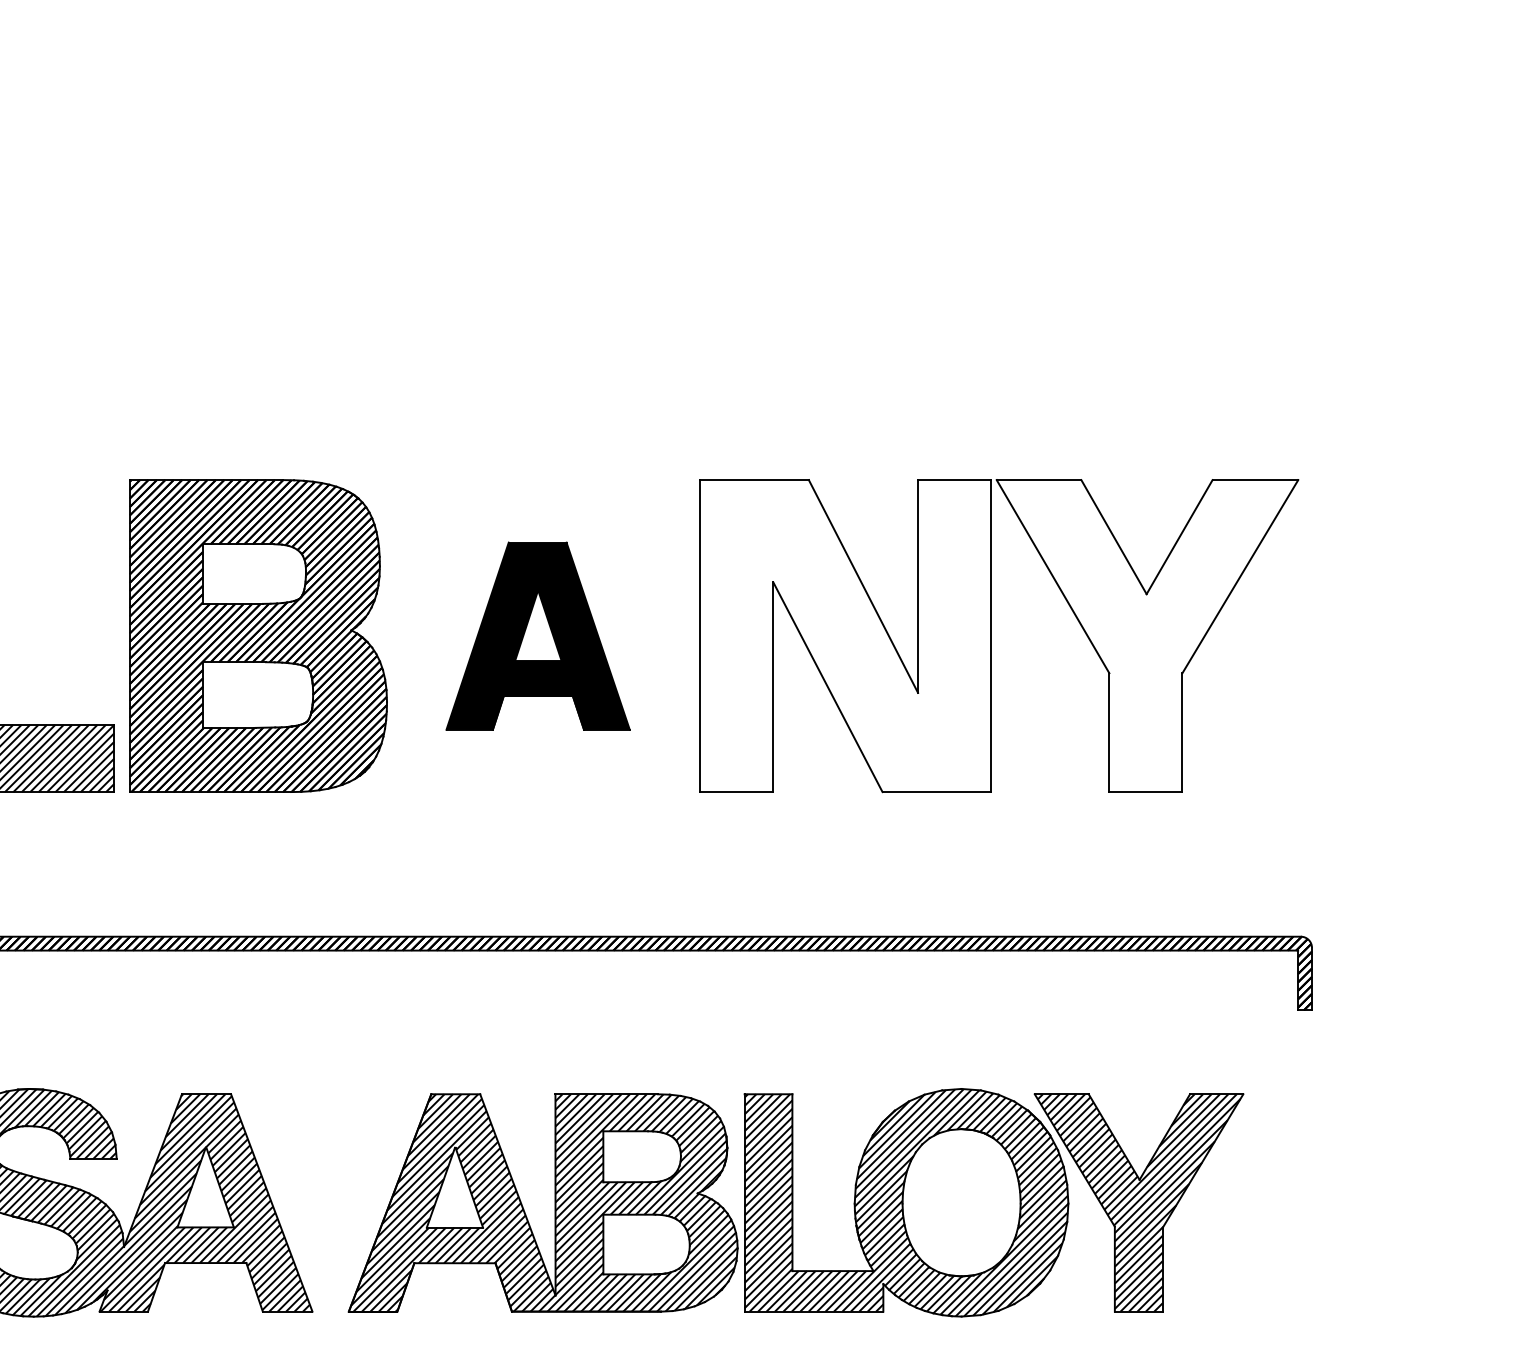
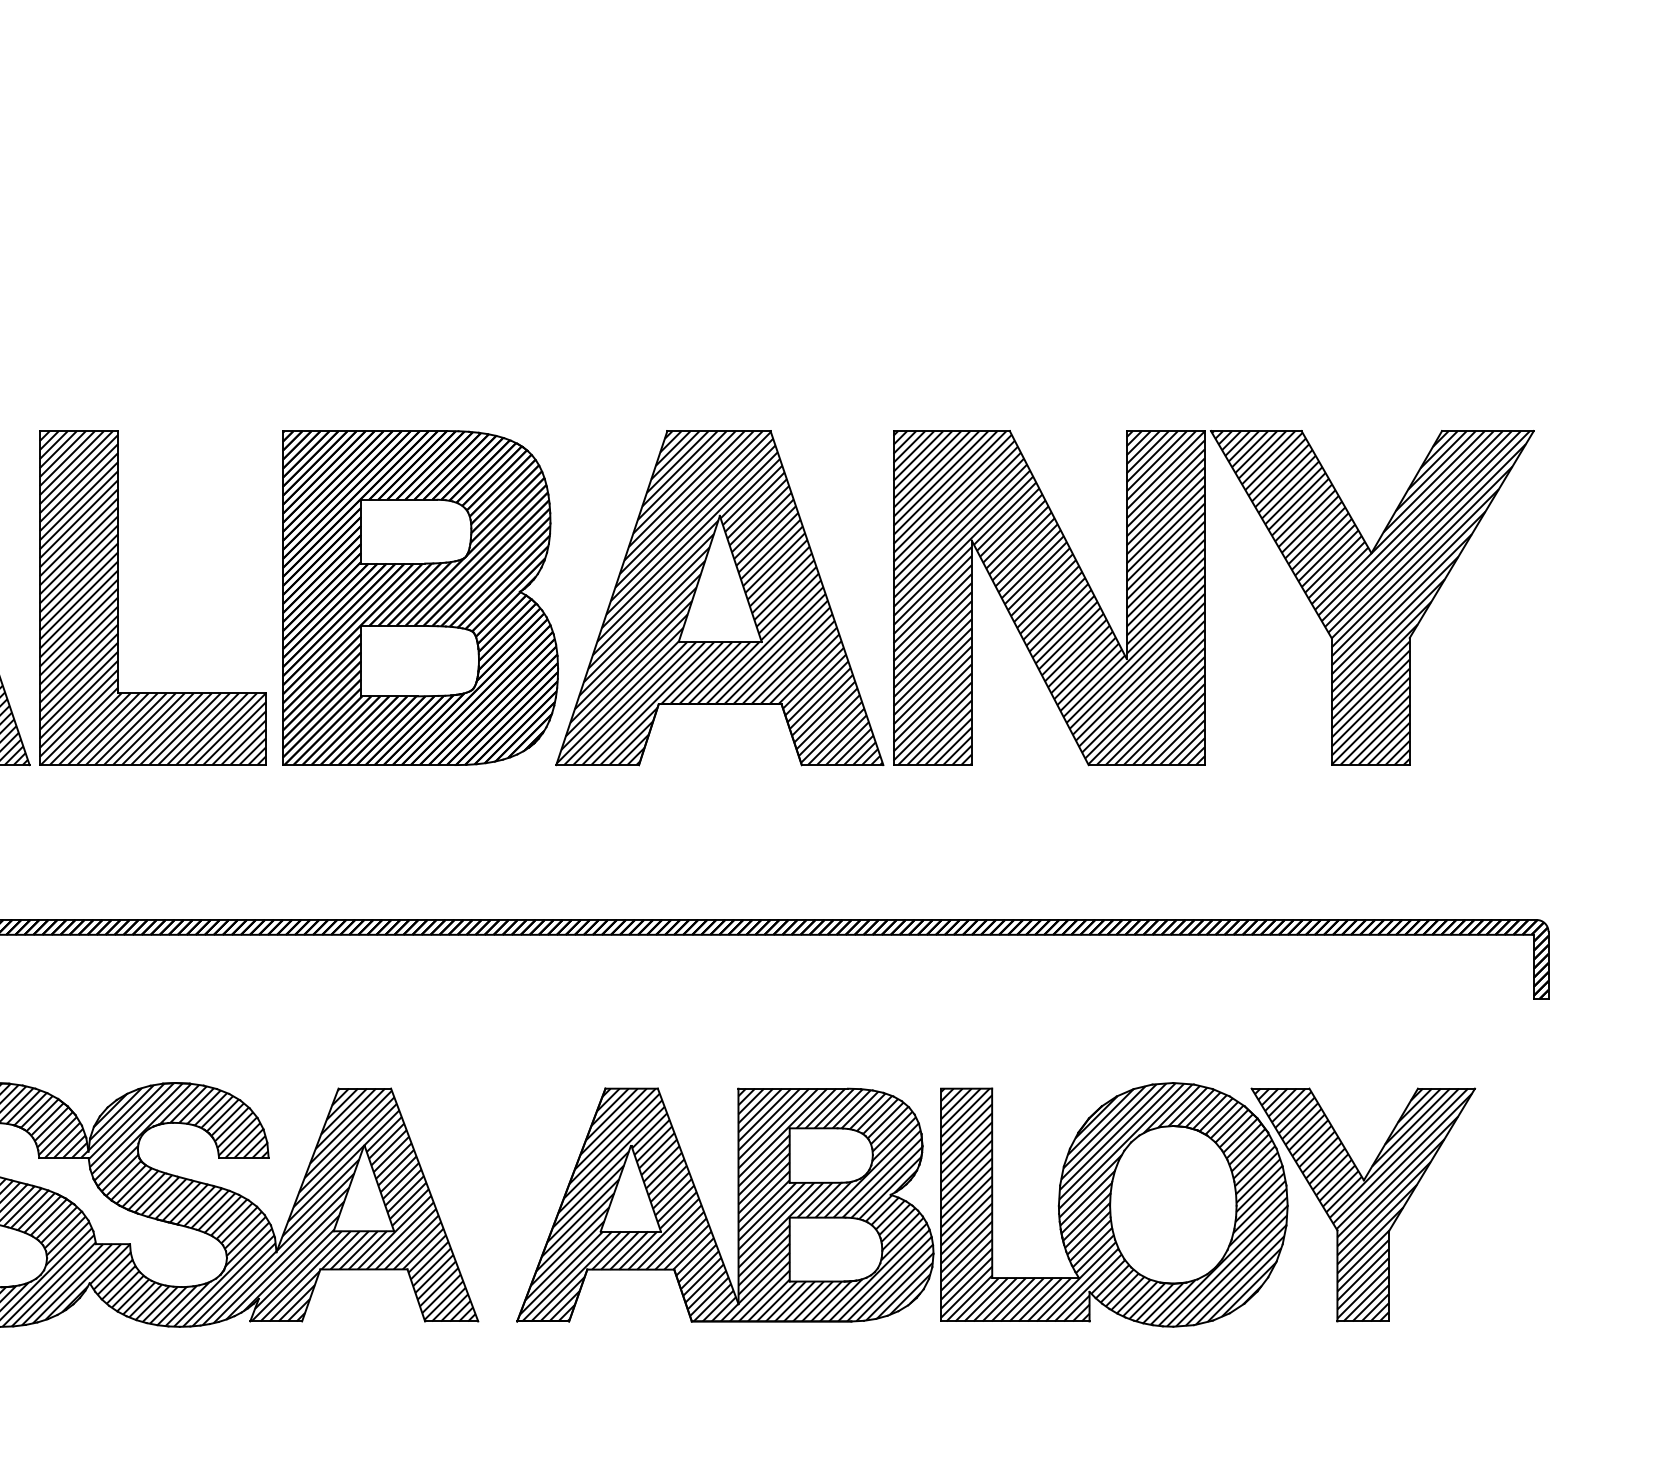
part: (537, 636) -> (719, 598), size x1.67
hatch: (845, 636) -> (1048, 598), added
hatch: (1146, 636) -> (1371, 598), added

